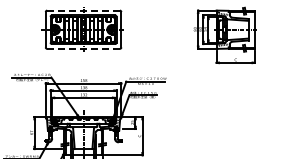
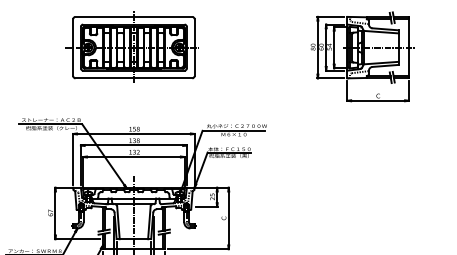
line: (83, 10) -> (133, 16), dashed -> solid
line: (83, 48) -> (133, 77), dashed -> solid

